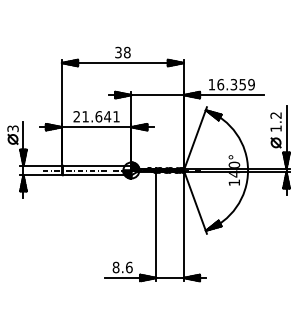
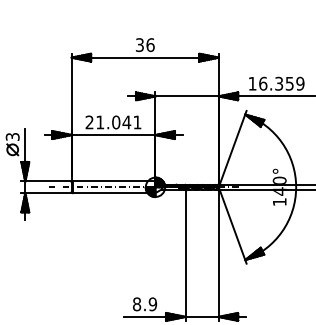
text: (127, 52) -> (150, 44), 38 -> 36
text: (98, 116) -> (115, 122), 21.641 -> 21.041
text: (128, 267) -> (151, 304), 8.6 -> 8.9

